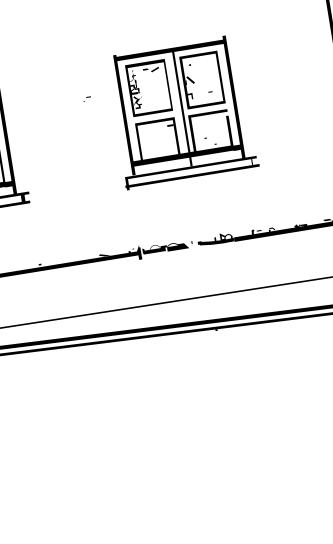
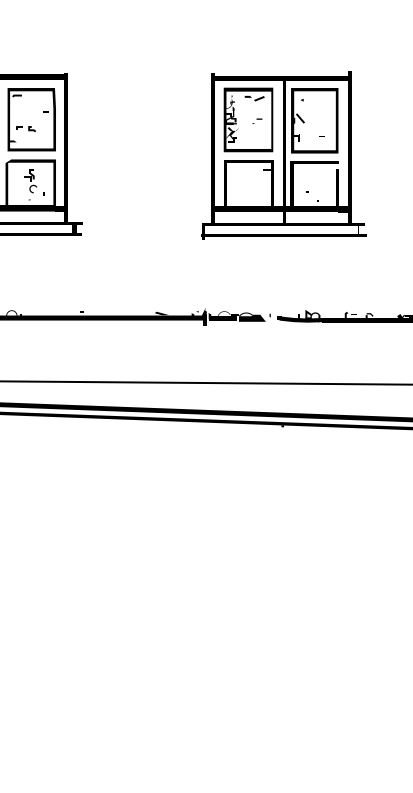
line: (87, 97) -> (257, 119), moved

